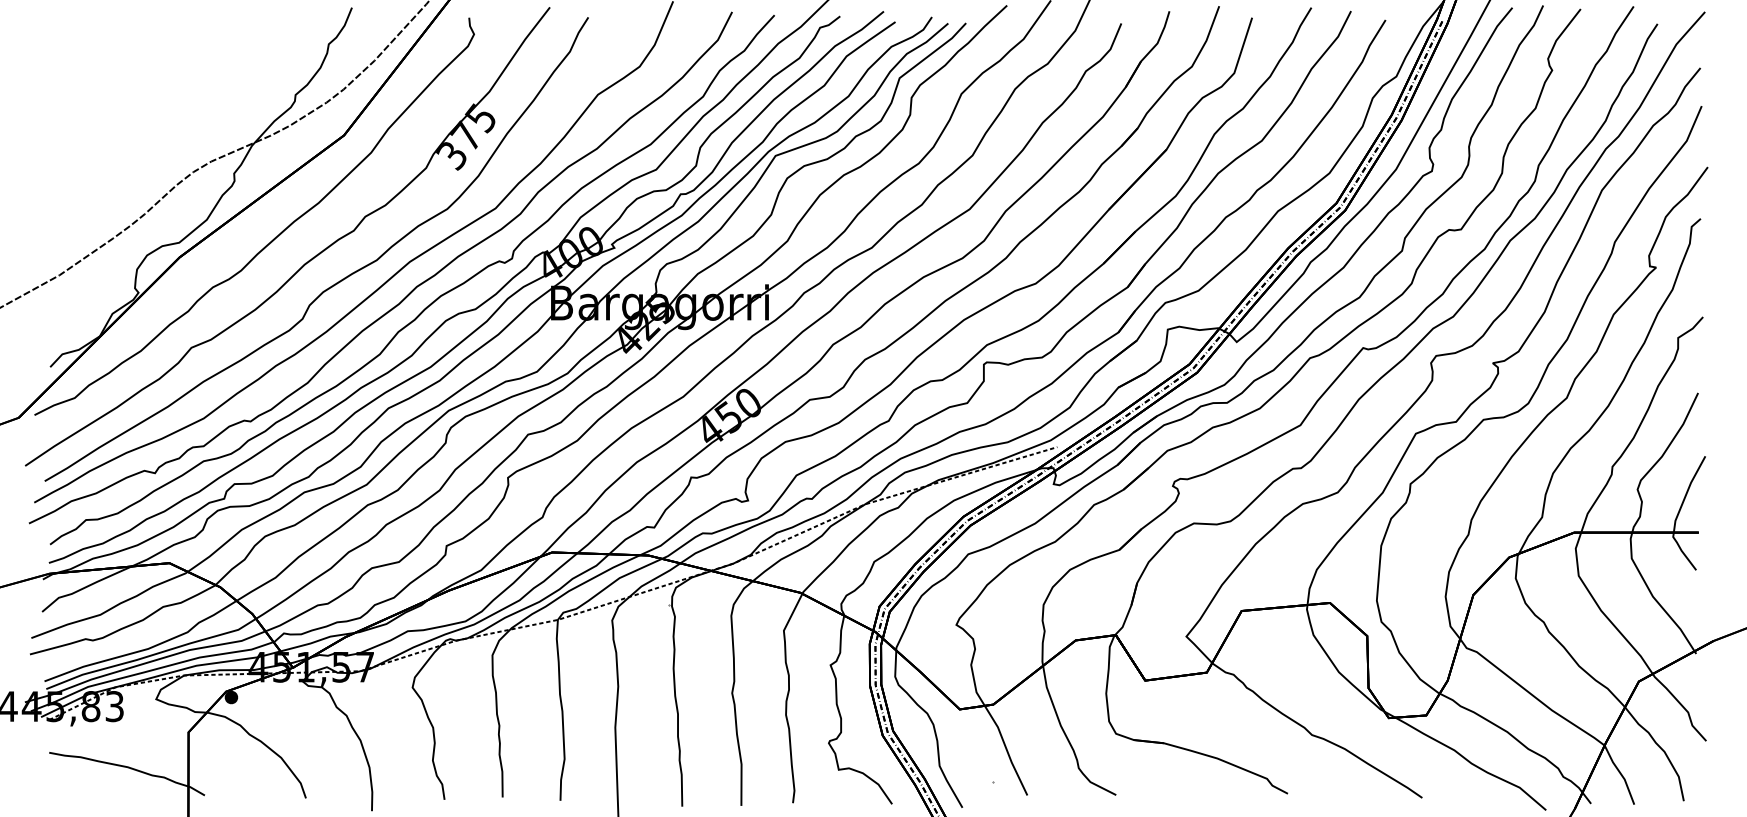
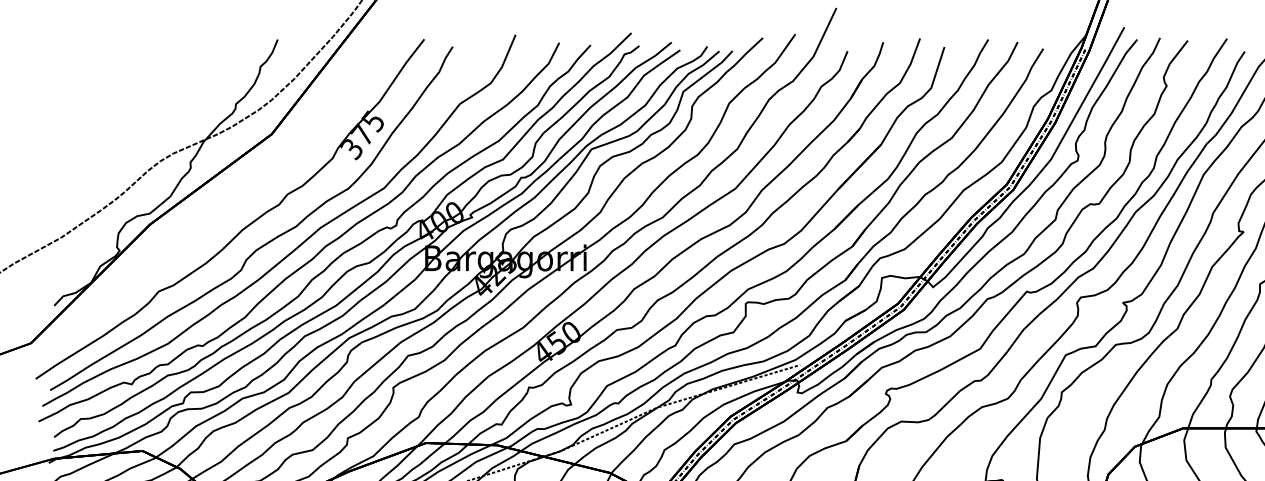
curve: (275, 236) -> (221, 209), removed

